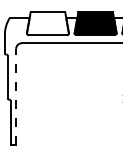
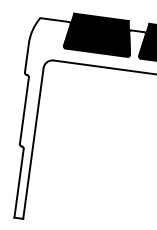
fill: (47, 23) -> (98, 34), added
line: (16, 96) -> (34, 143), dashed -> solid

